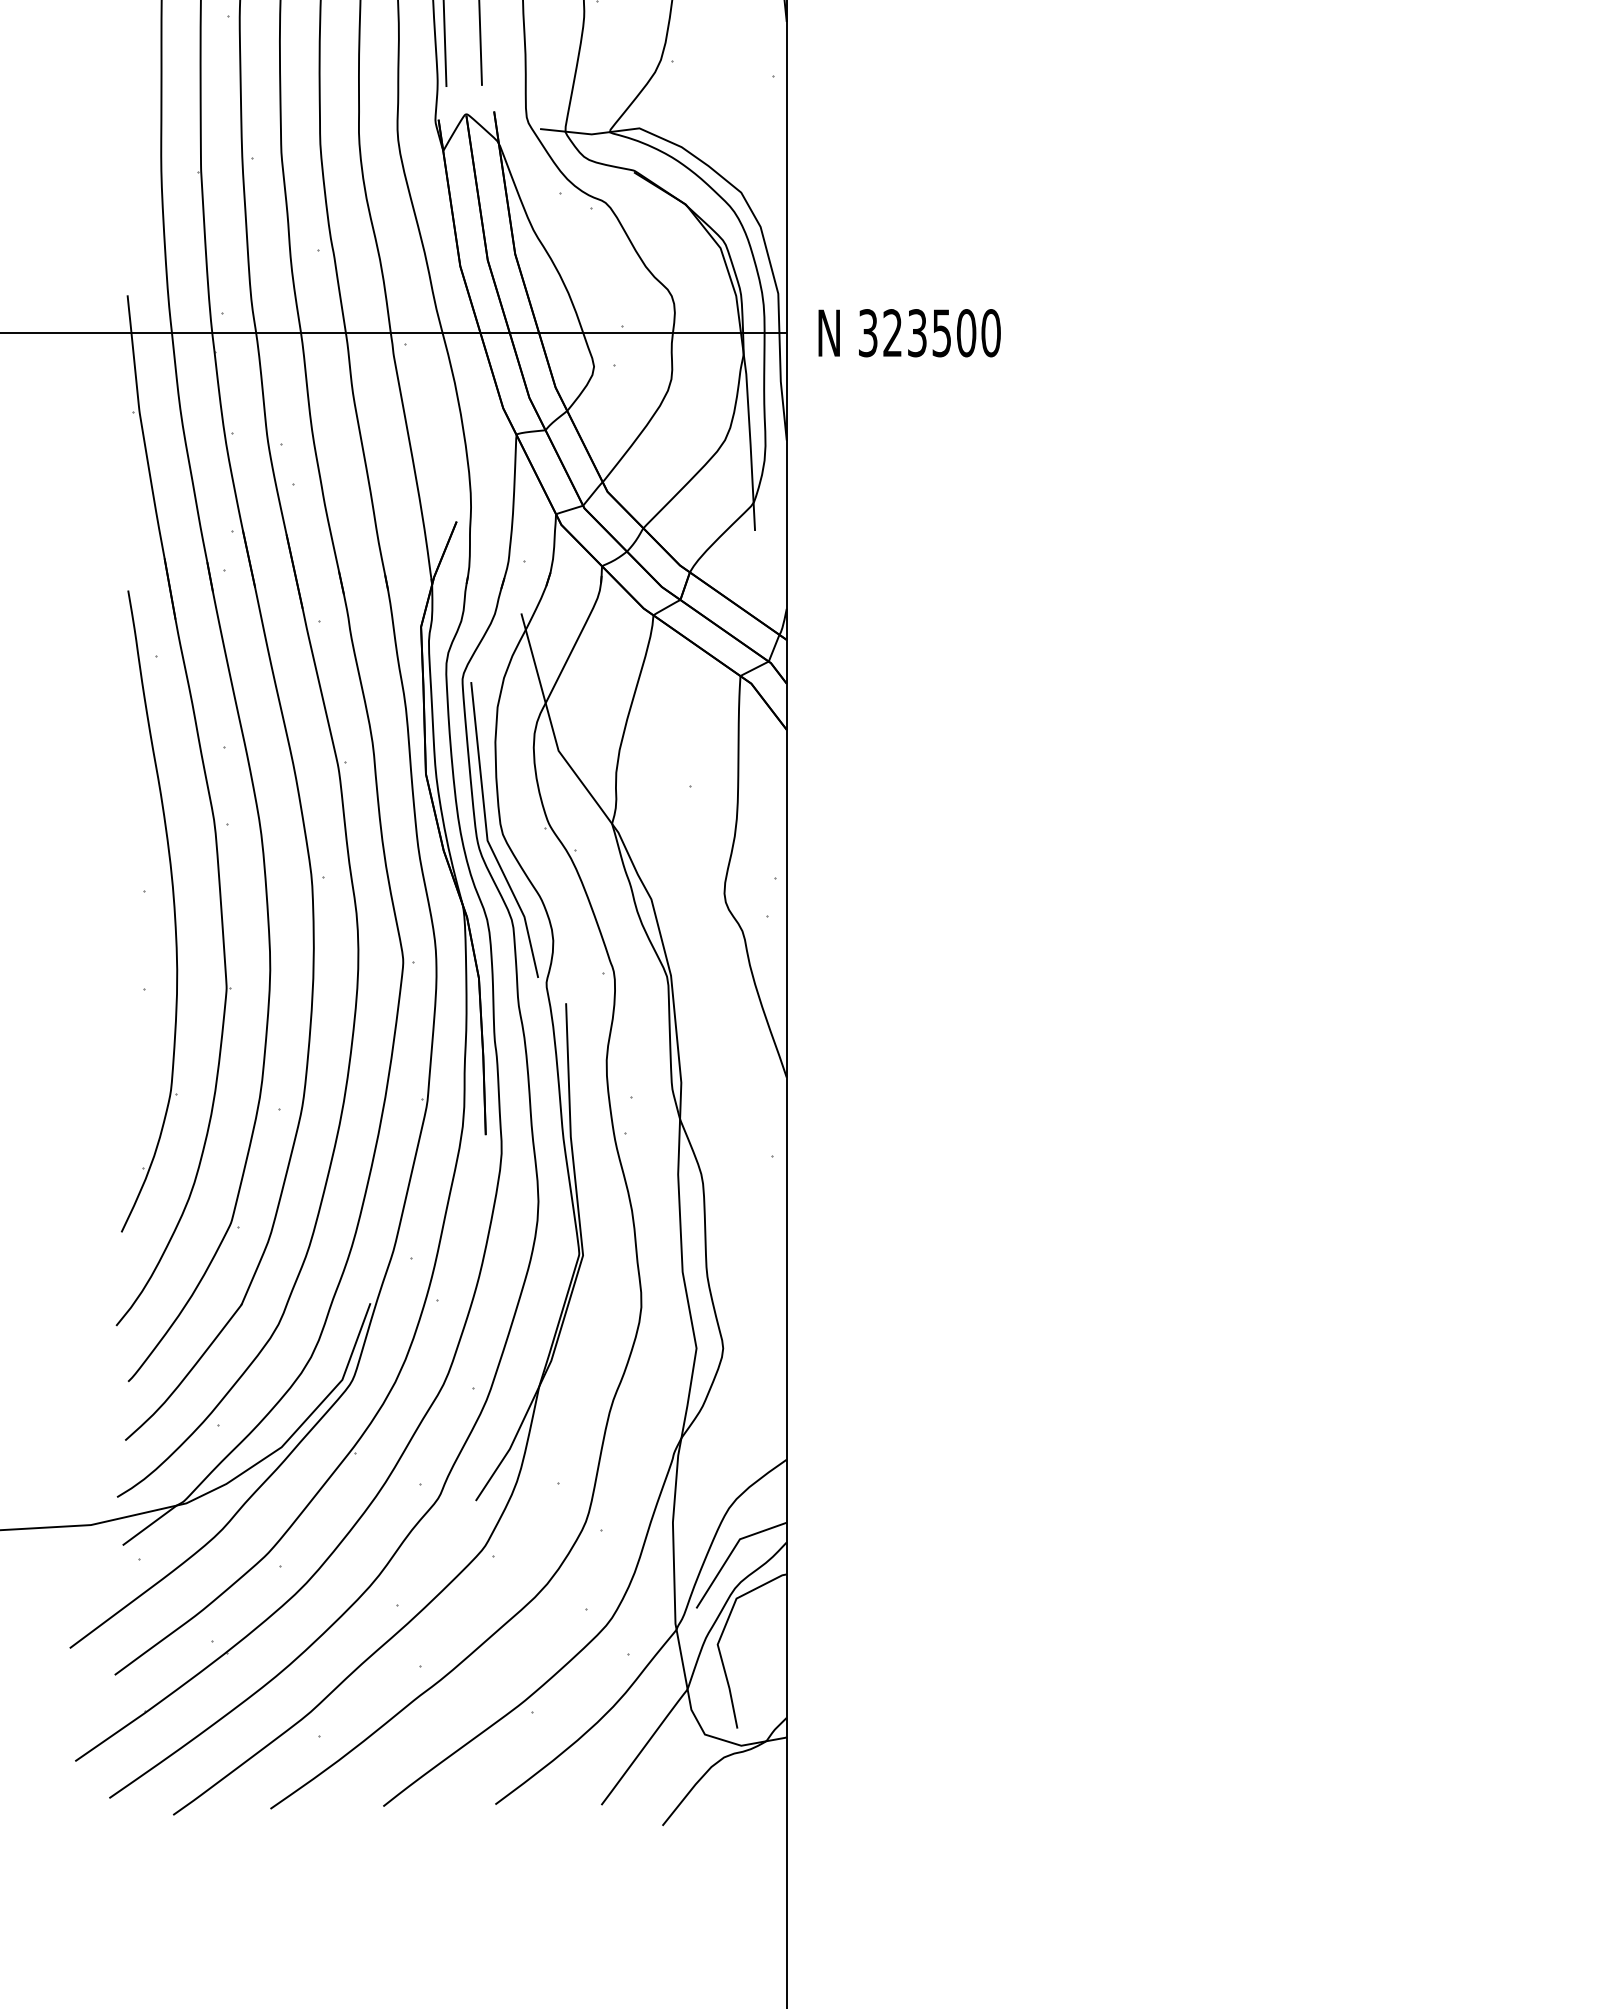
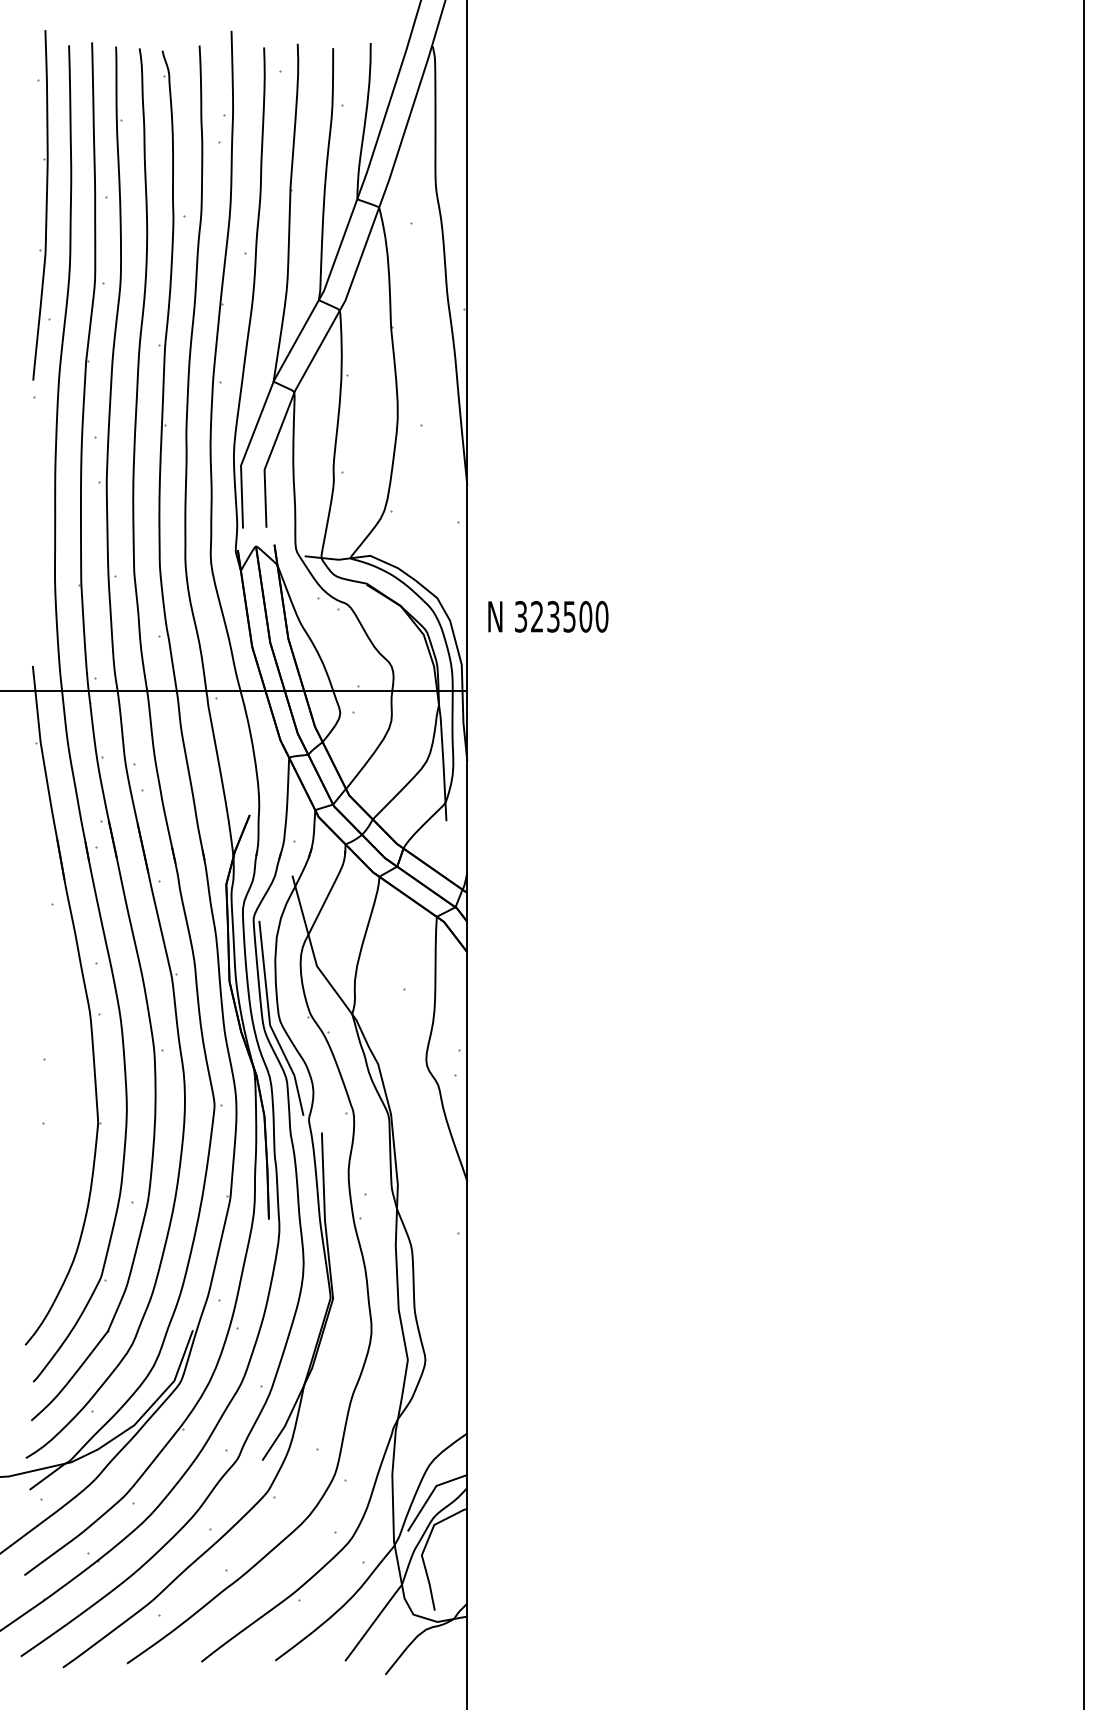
text: (909, 332) -> (548, 616), moved
part: (172, 909) -> (62, 1070), removed

